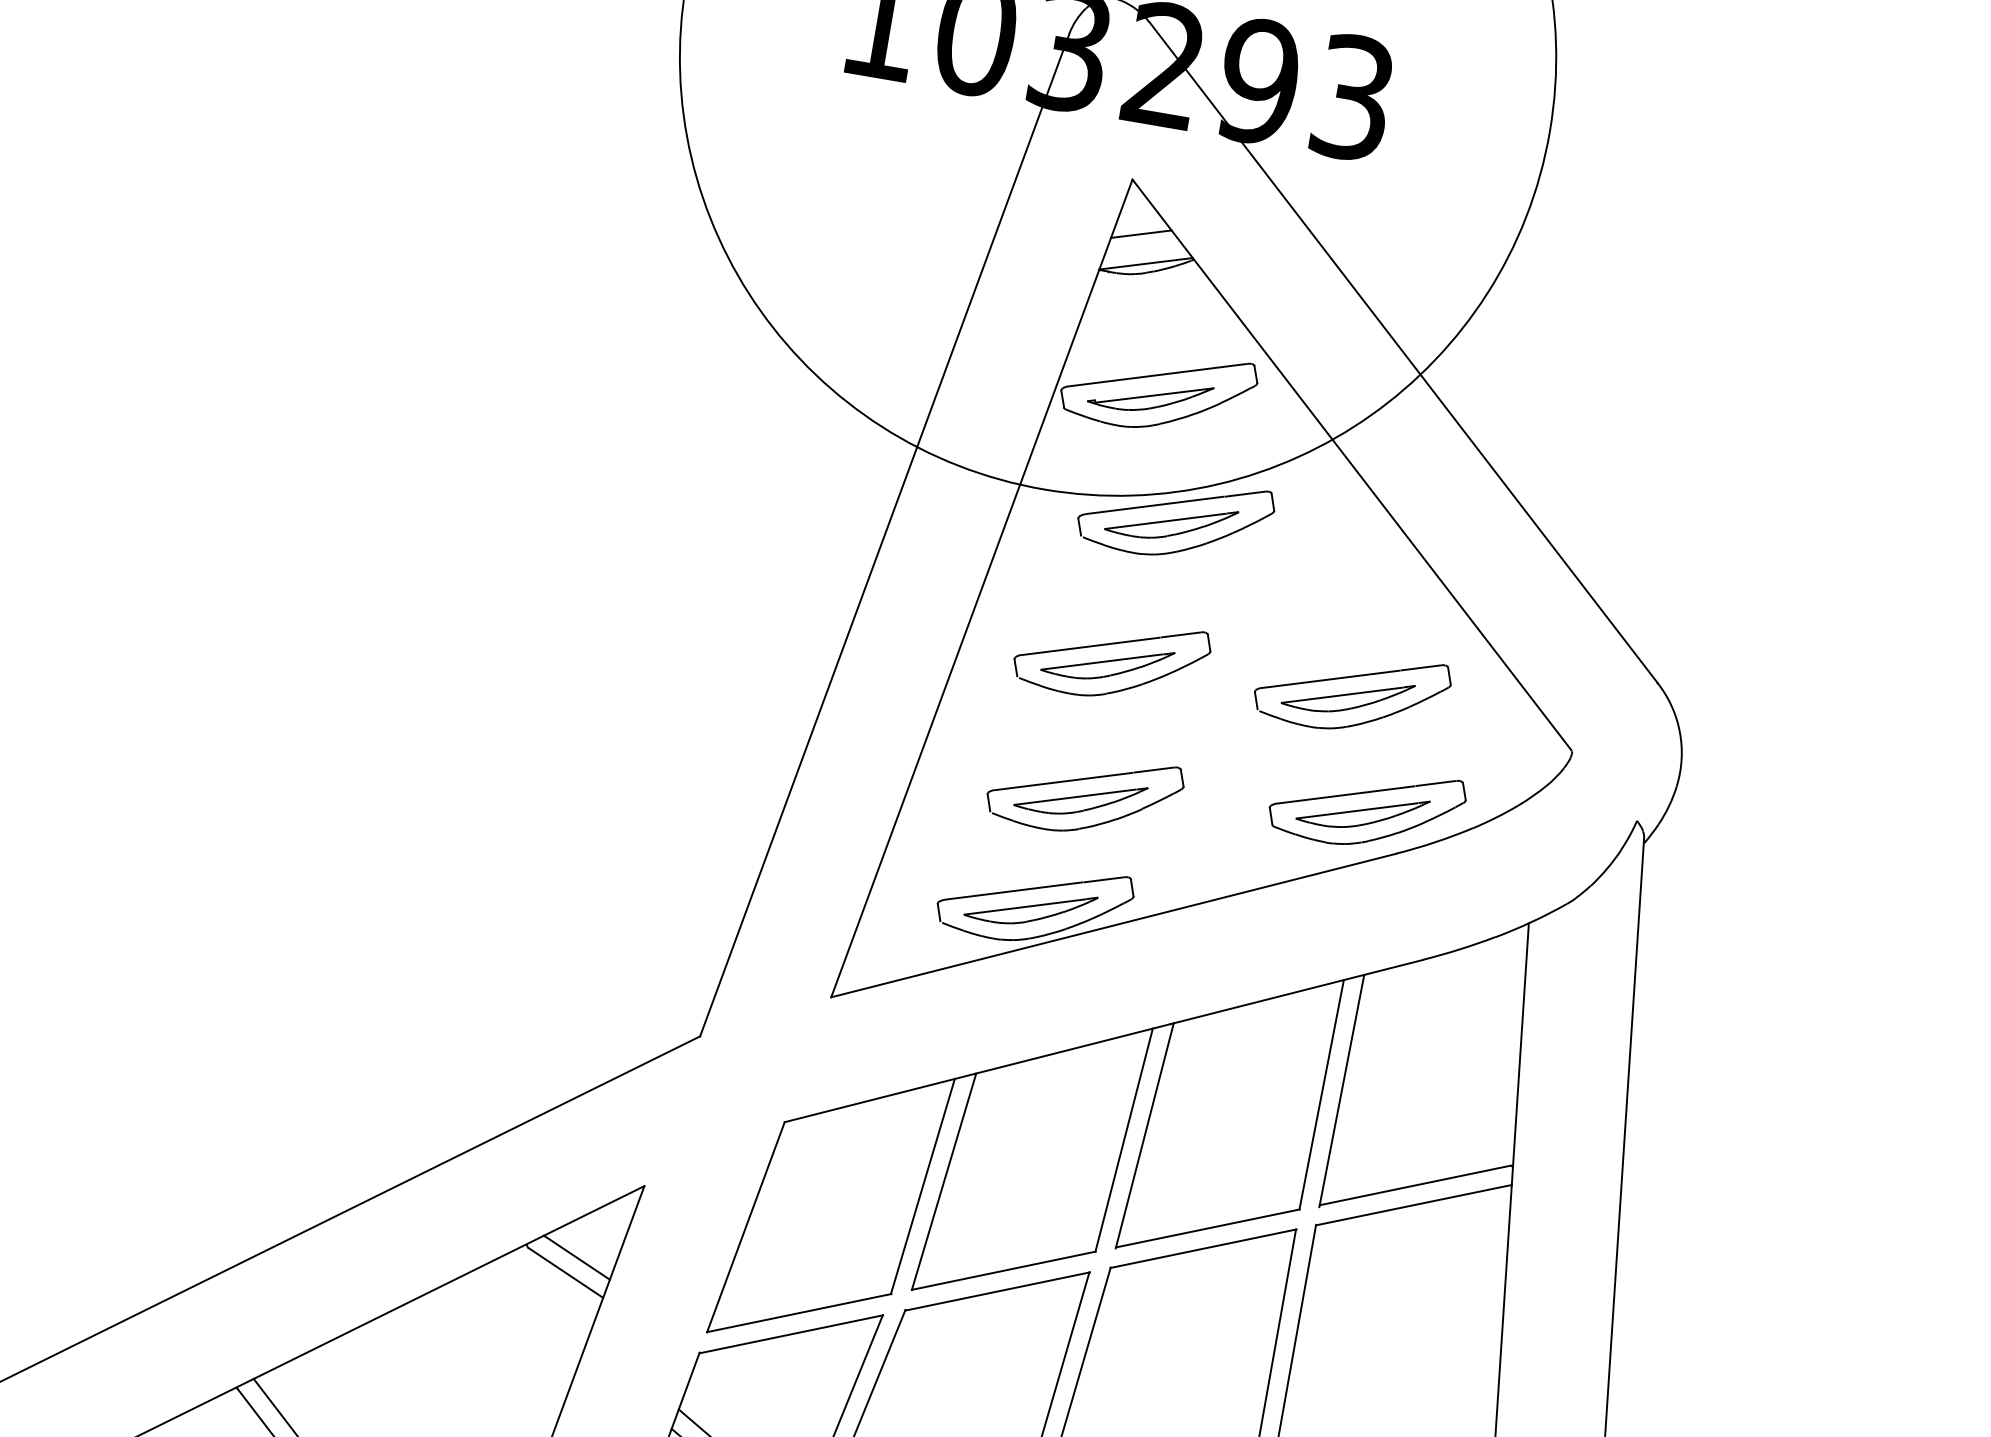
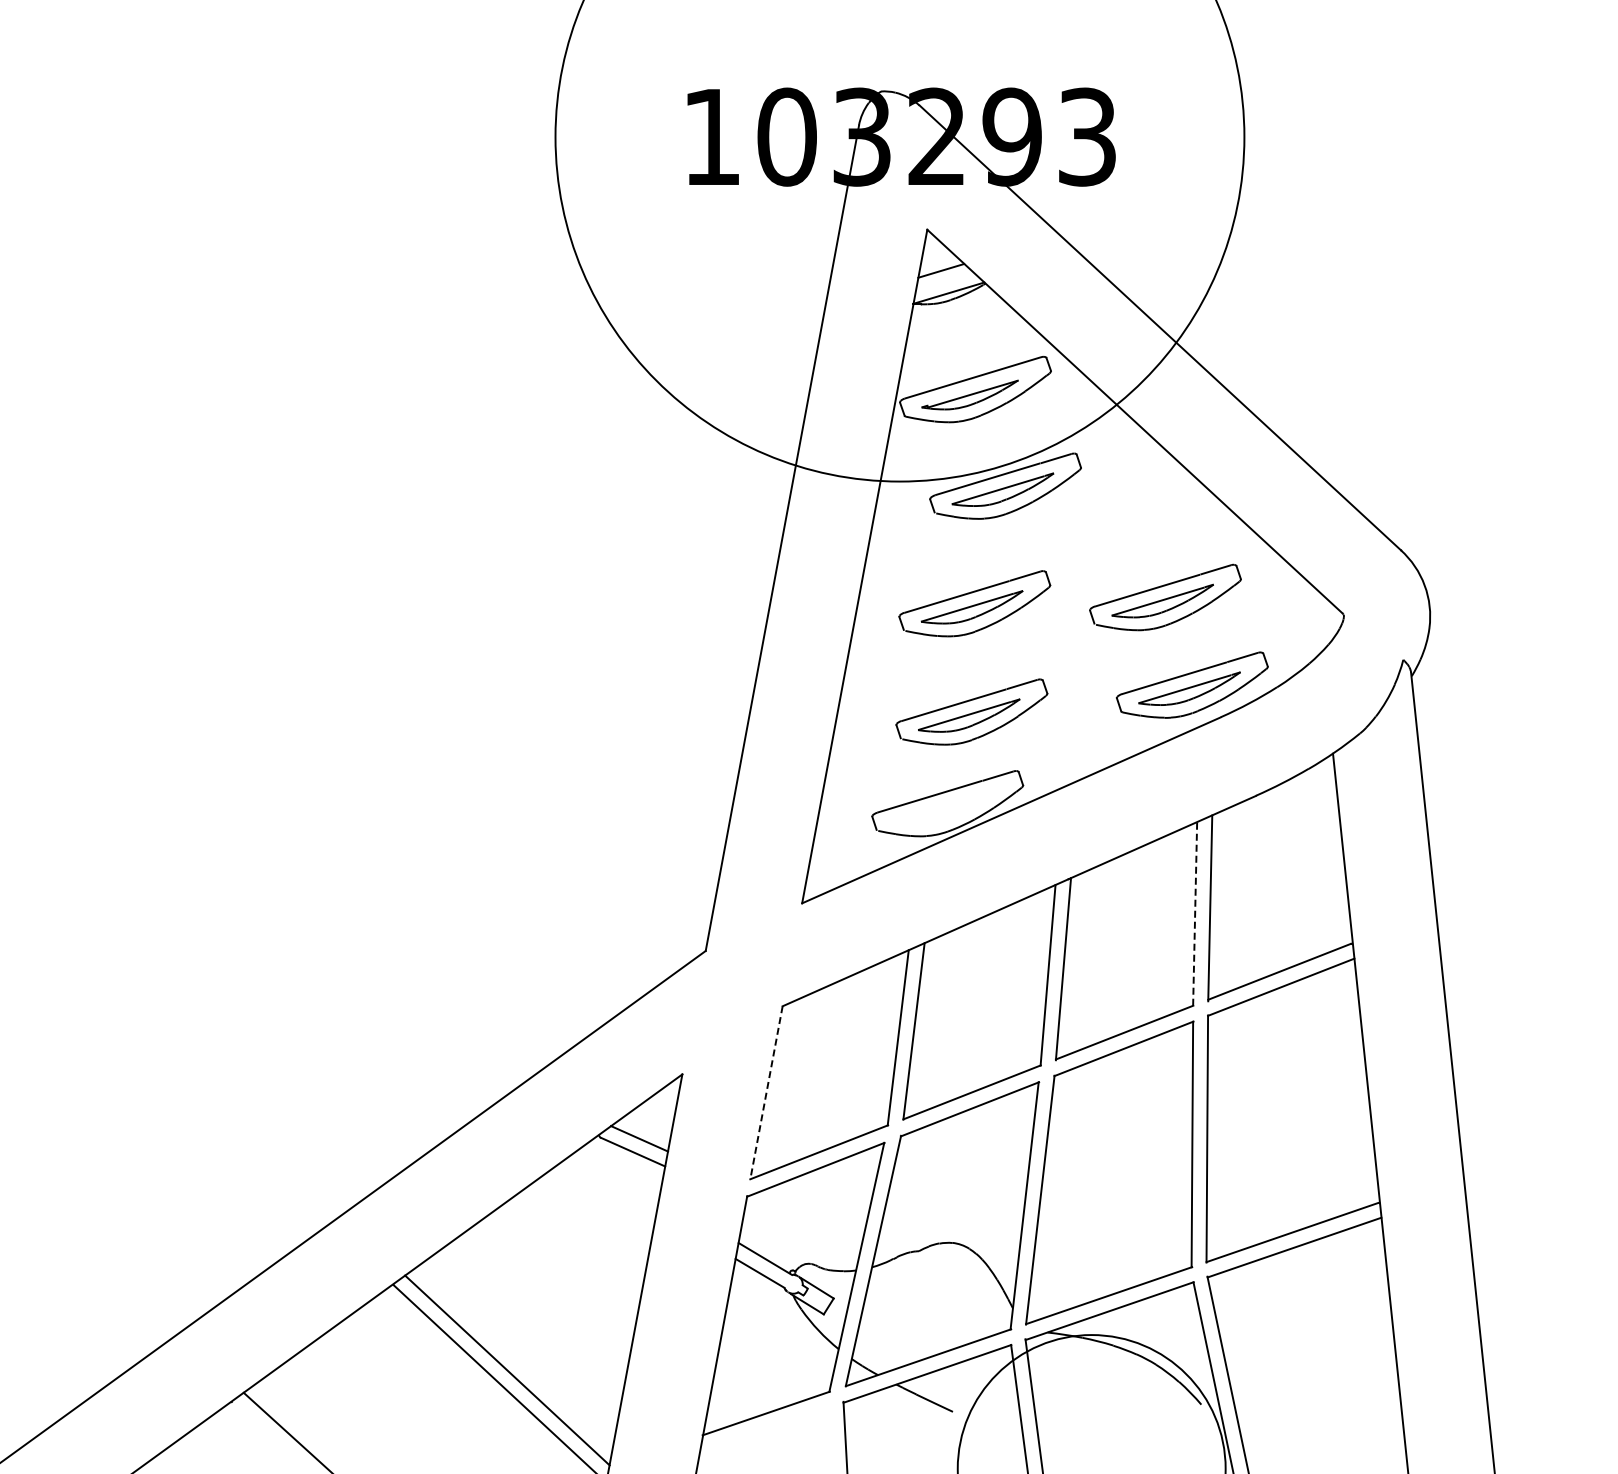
part: (1030, 907) -> (944, 807), removed
line: (1322, 1094) -> (1195, 913), solid -> dashed
line: (745, 1228) -> (766, 1093), solid -> dashed

